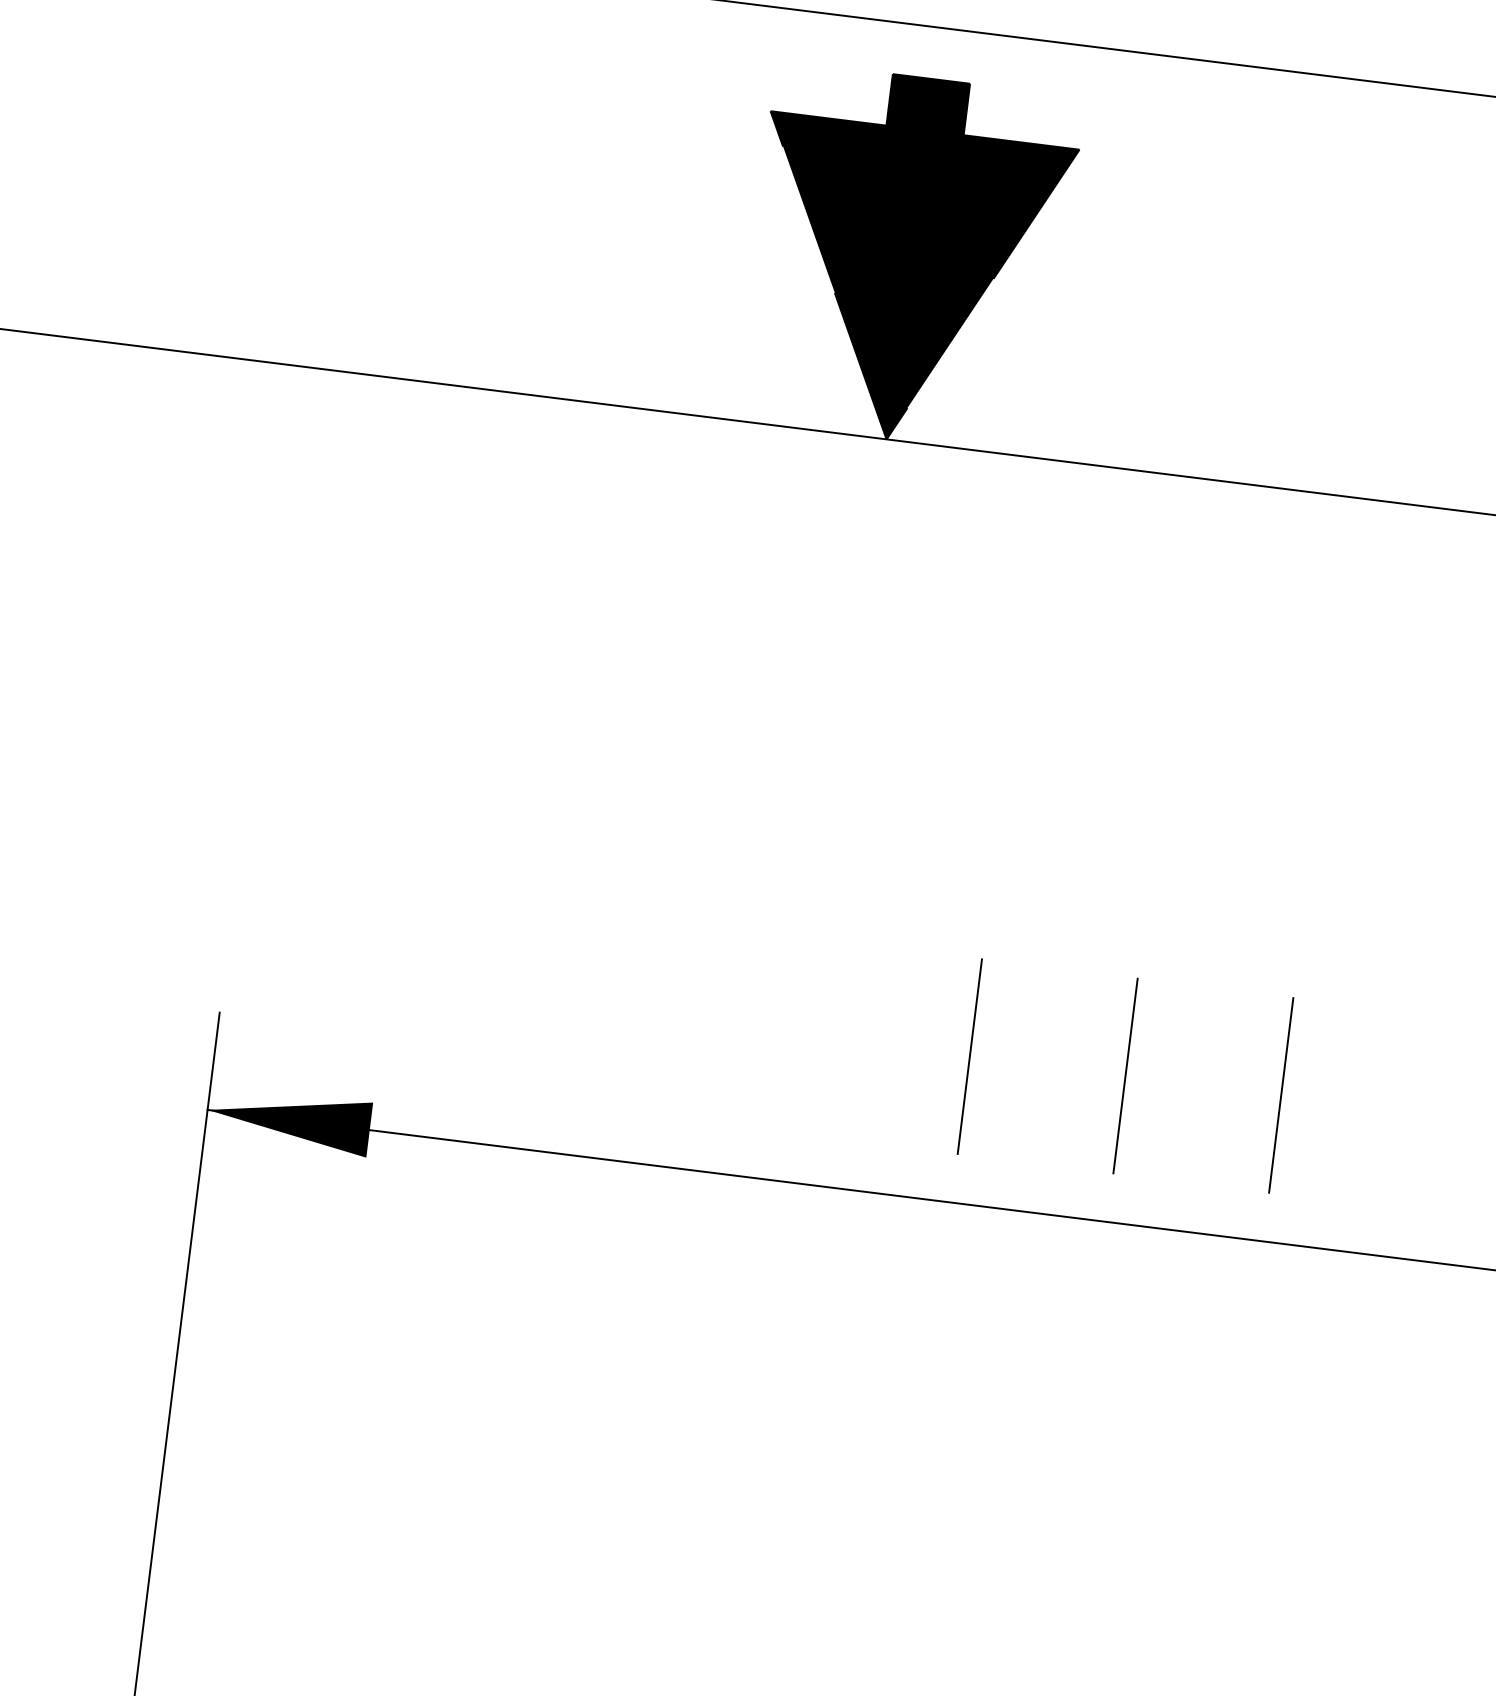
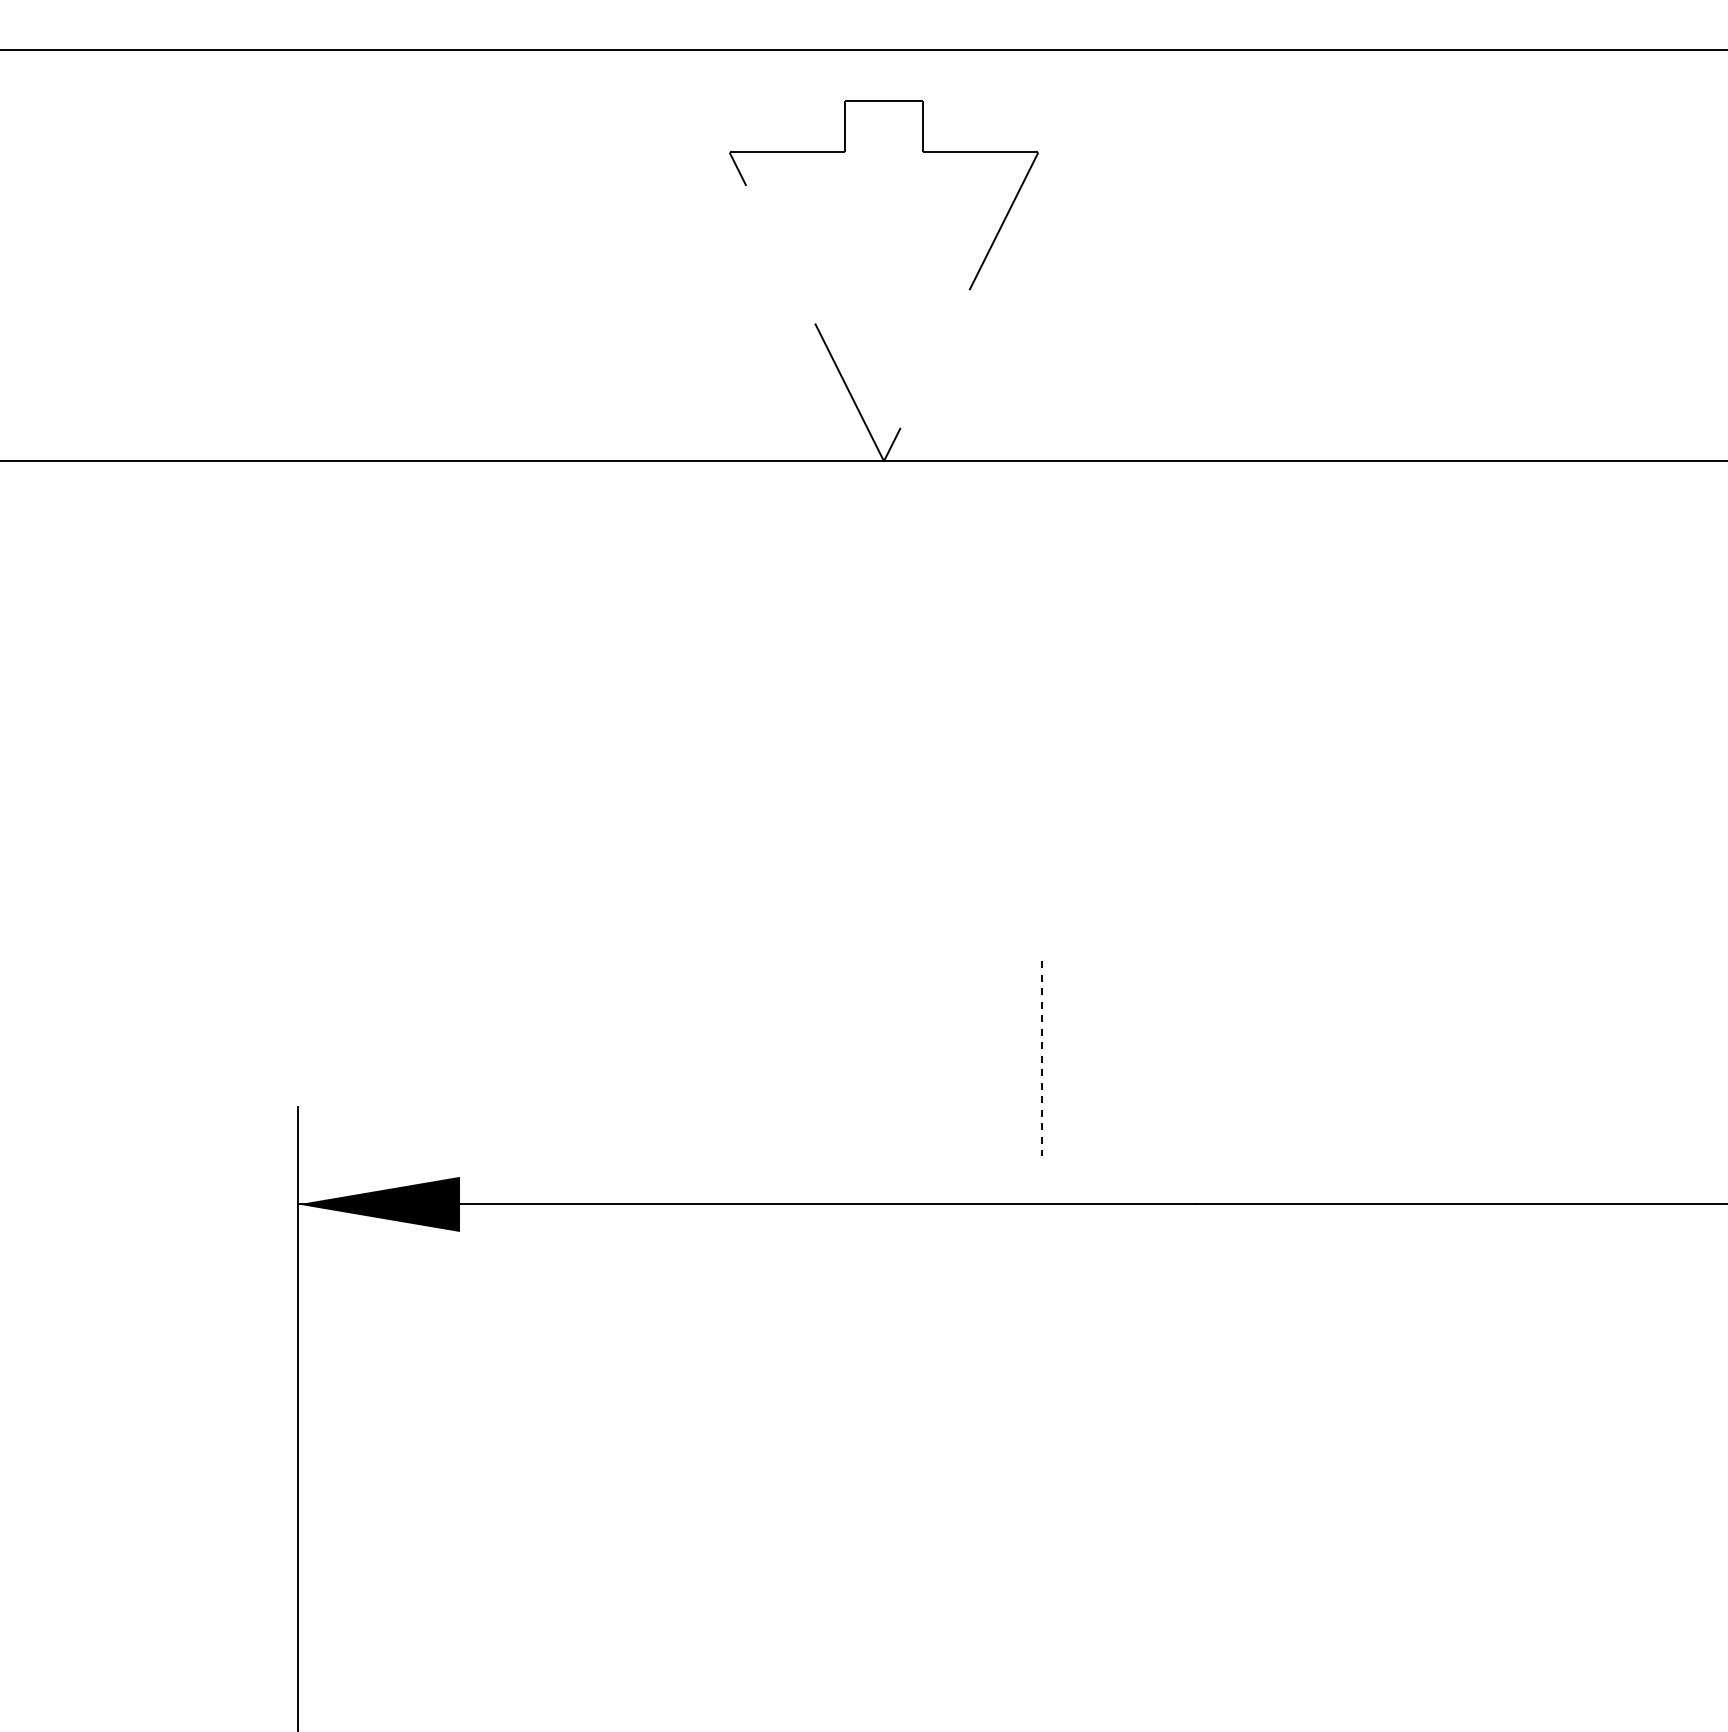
fill: (908, 259) -> (883, 281), removed
line: (969, 1057) -> (1041, 1059), solid -> dashed
line: (1125, 1076) -> (1197, 1058), removed
line: (1280, 1095) -> (1352, 1058), removed

